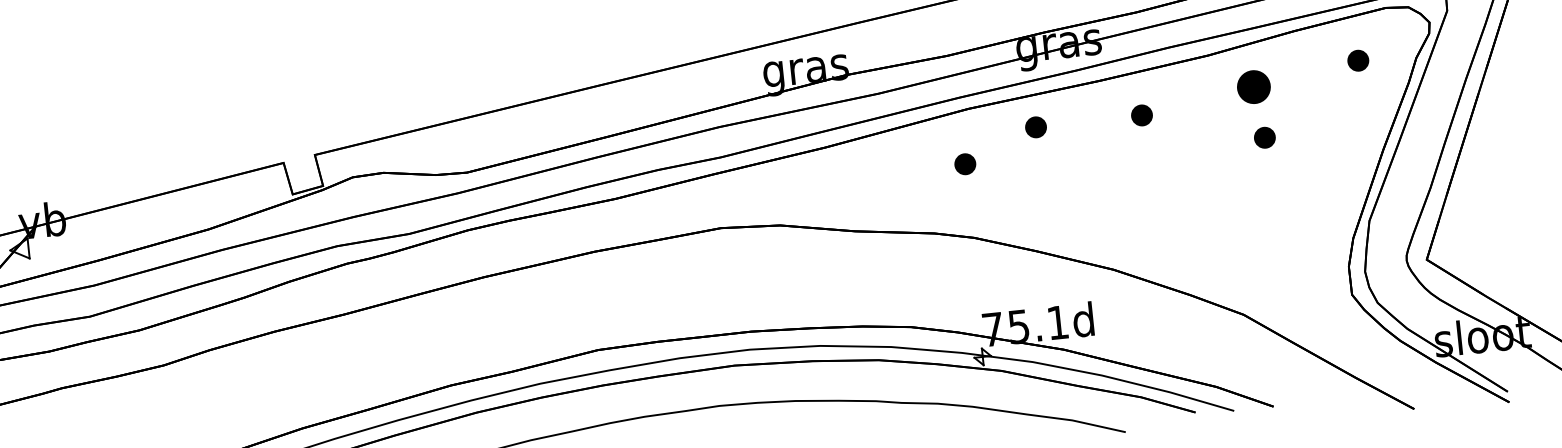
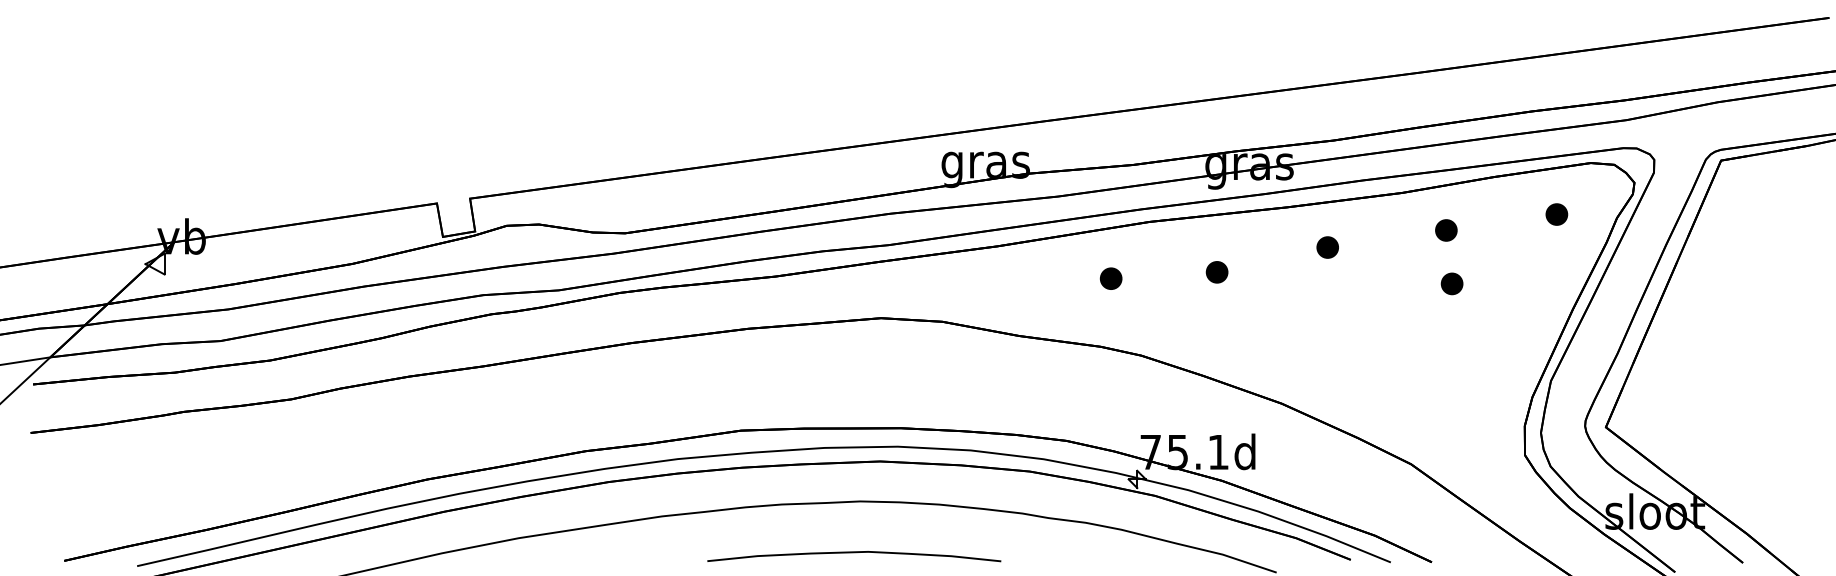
part: (1254, 87) -> (1446, 230), size x0.62
part: (1035, 127) -> (1216, 272), moved
part: (964, 164) -> (1110, 278), moved

